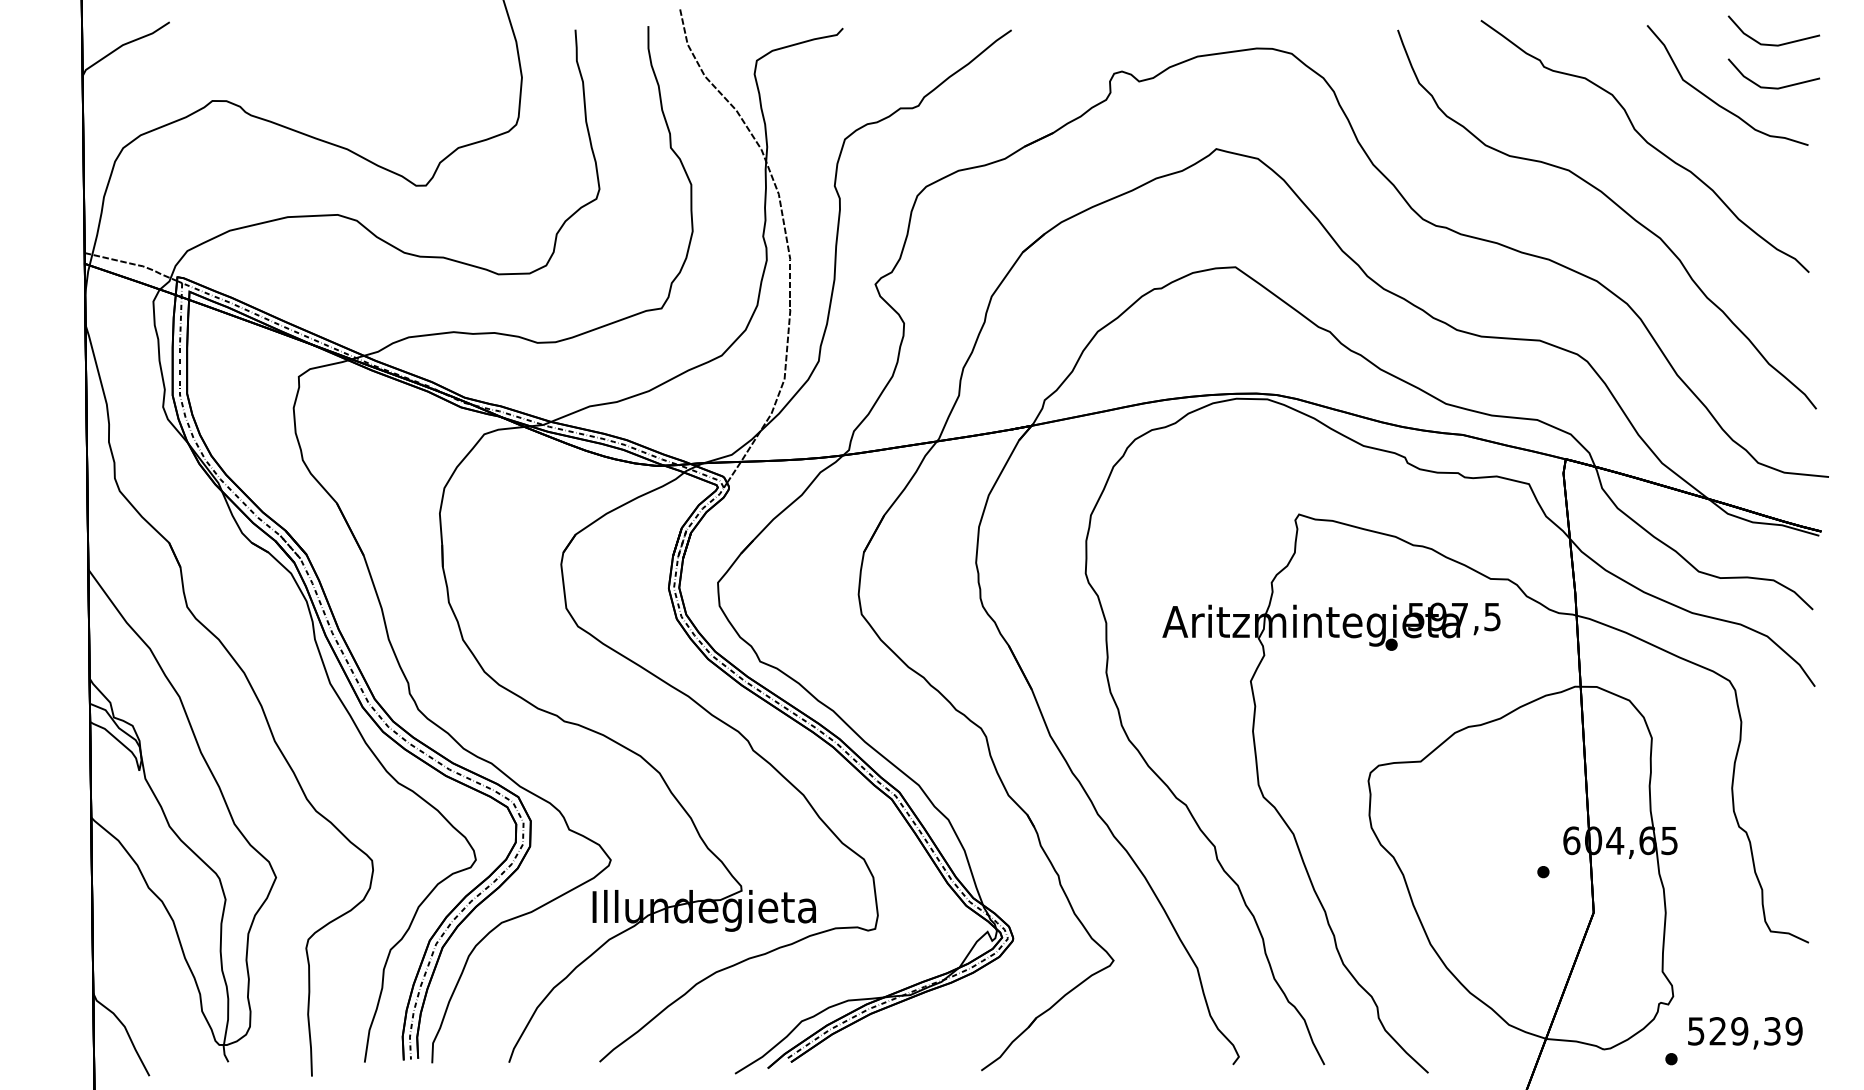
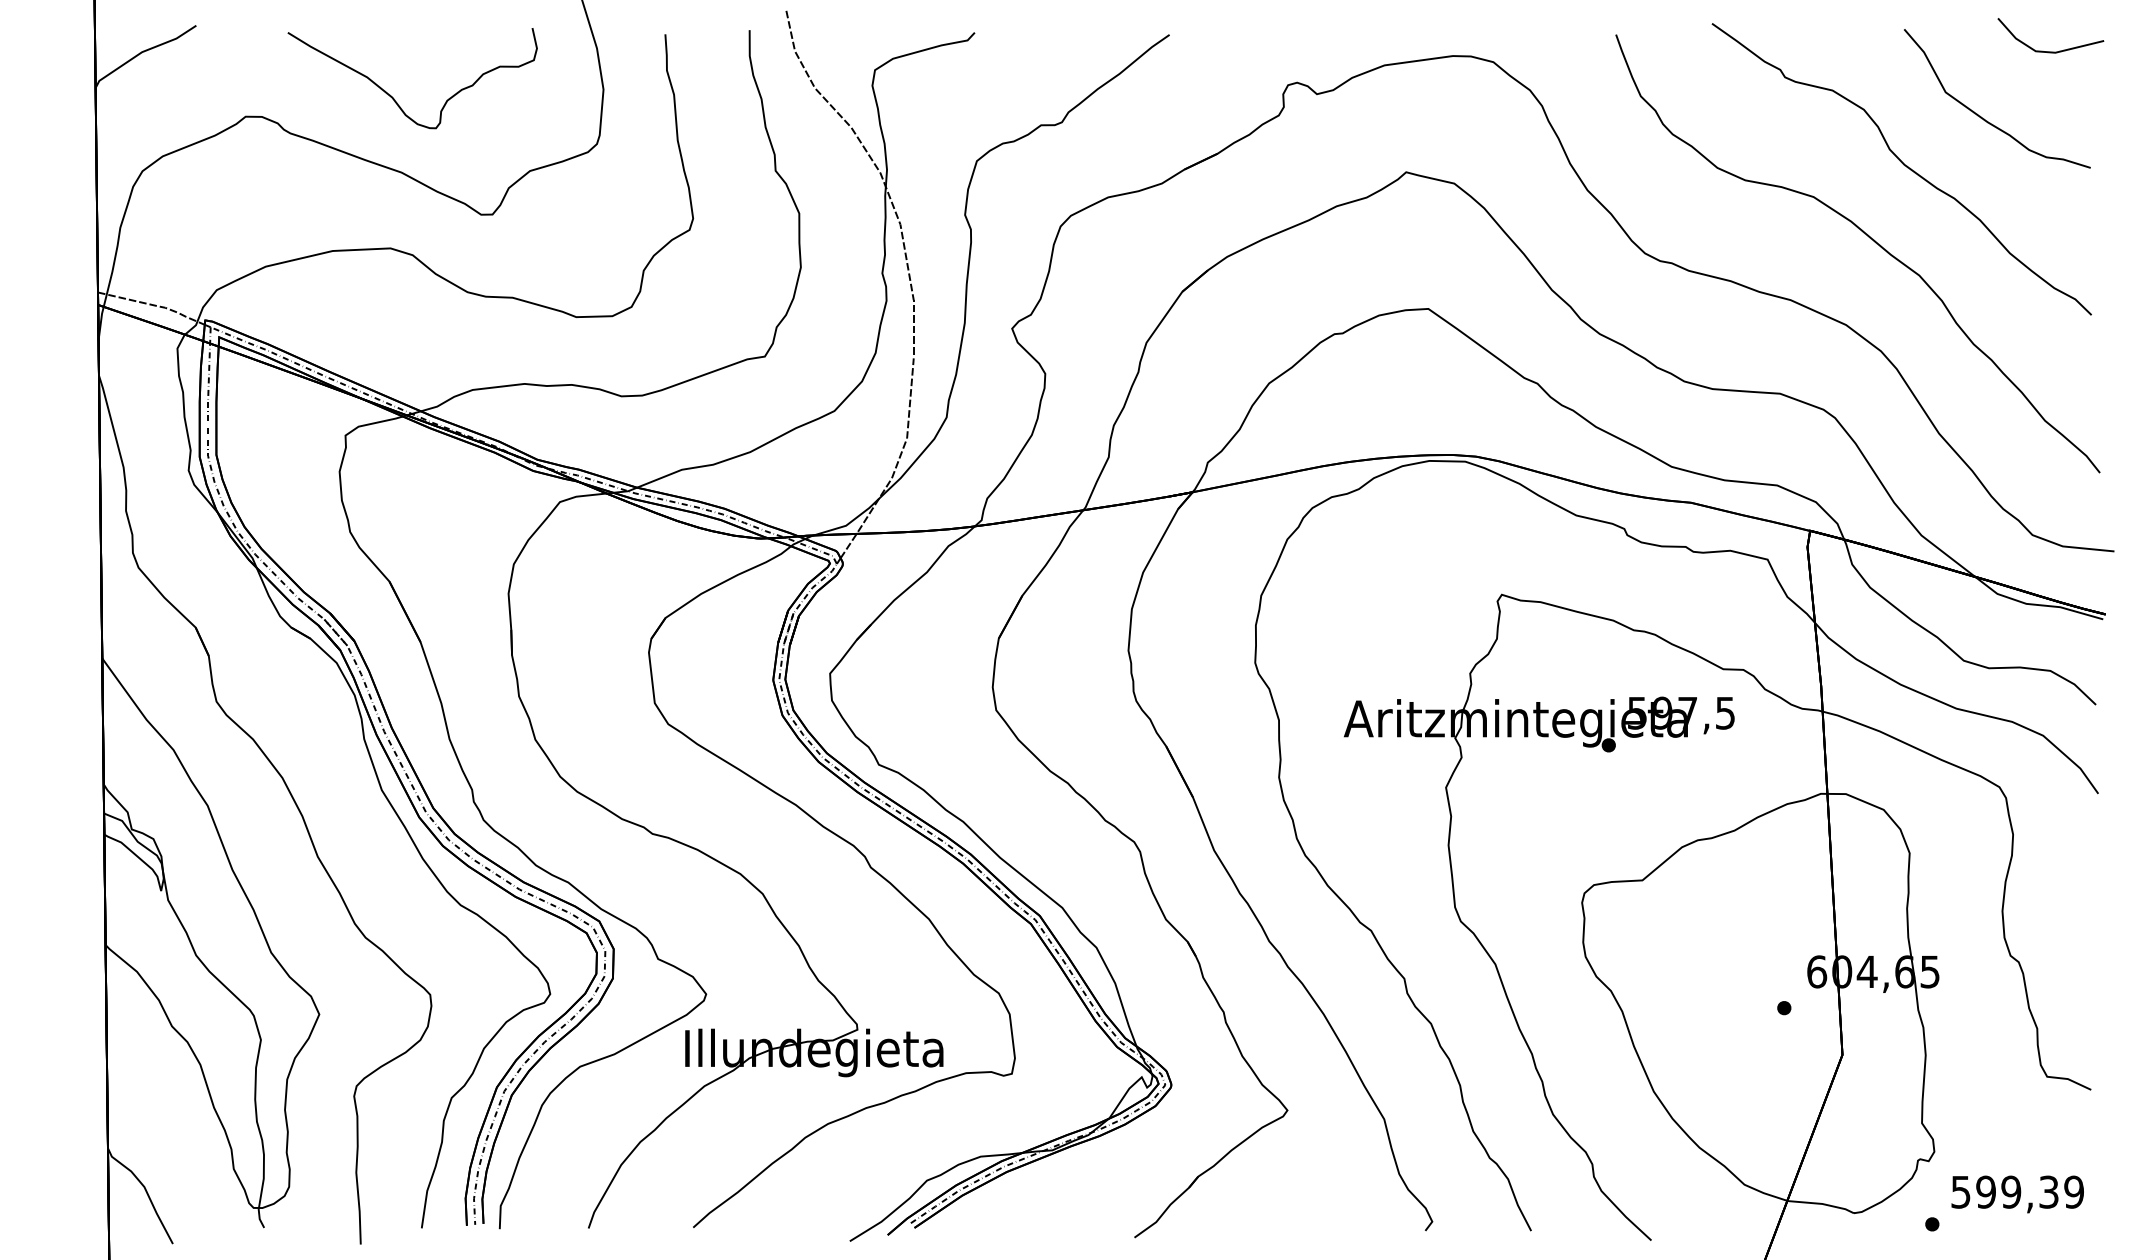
curve: (339, 83) -> (392, 96), added
line: (1773, 87) -> (2050, 101), removed
text: (1717, 1031) -> (1985, 1192), 529,39 -> 599,39

